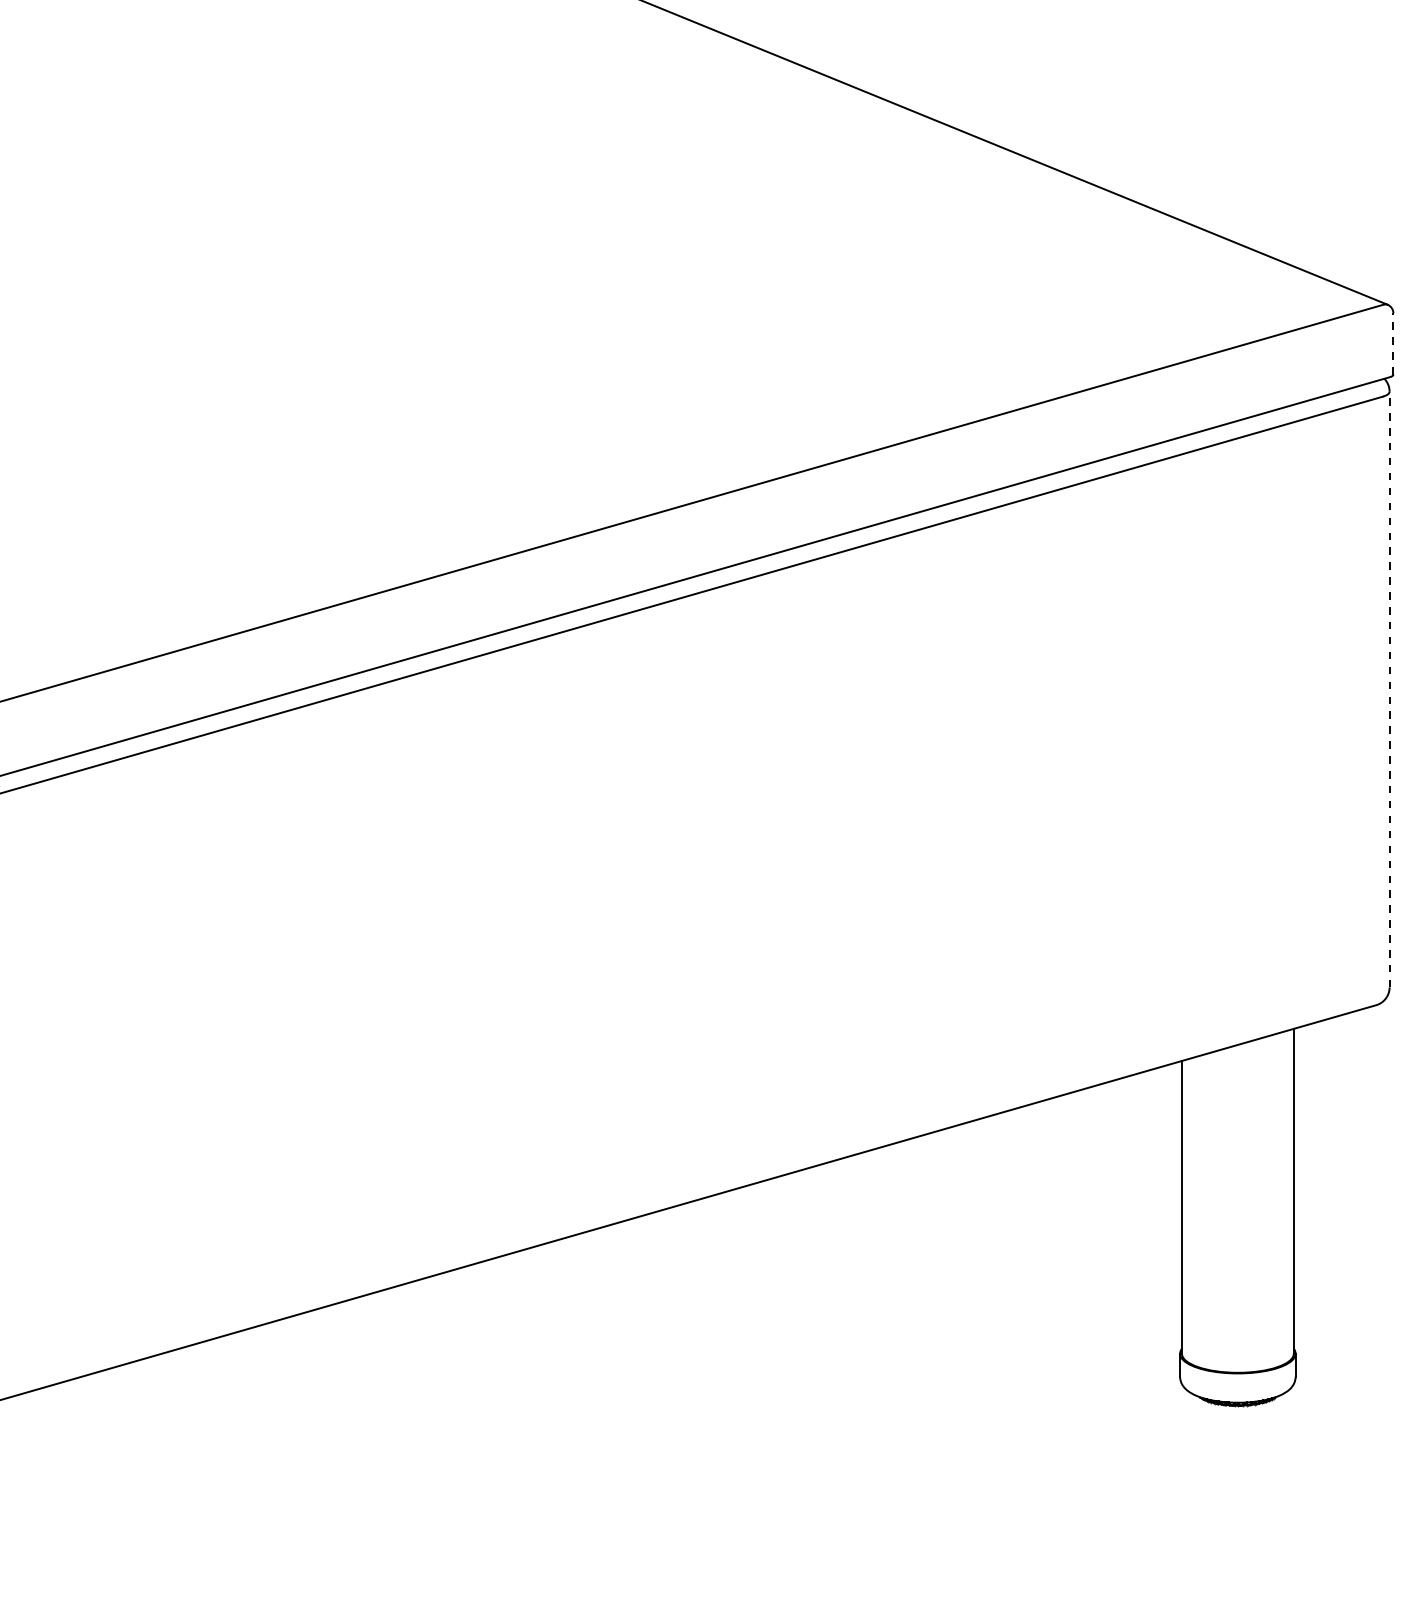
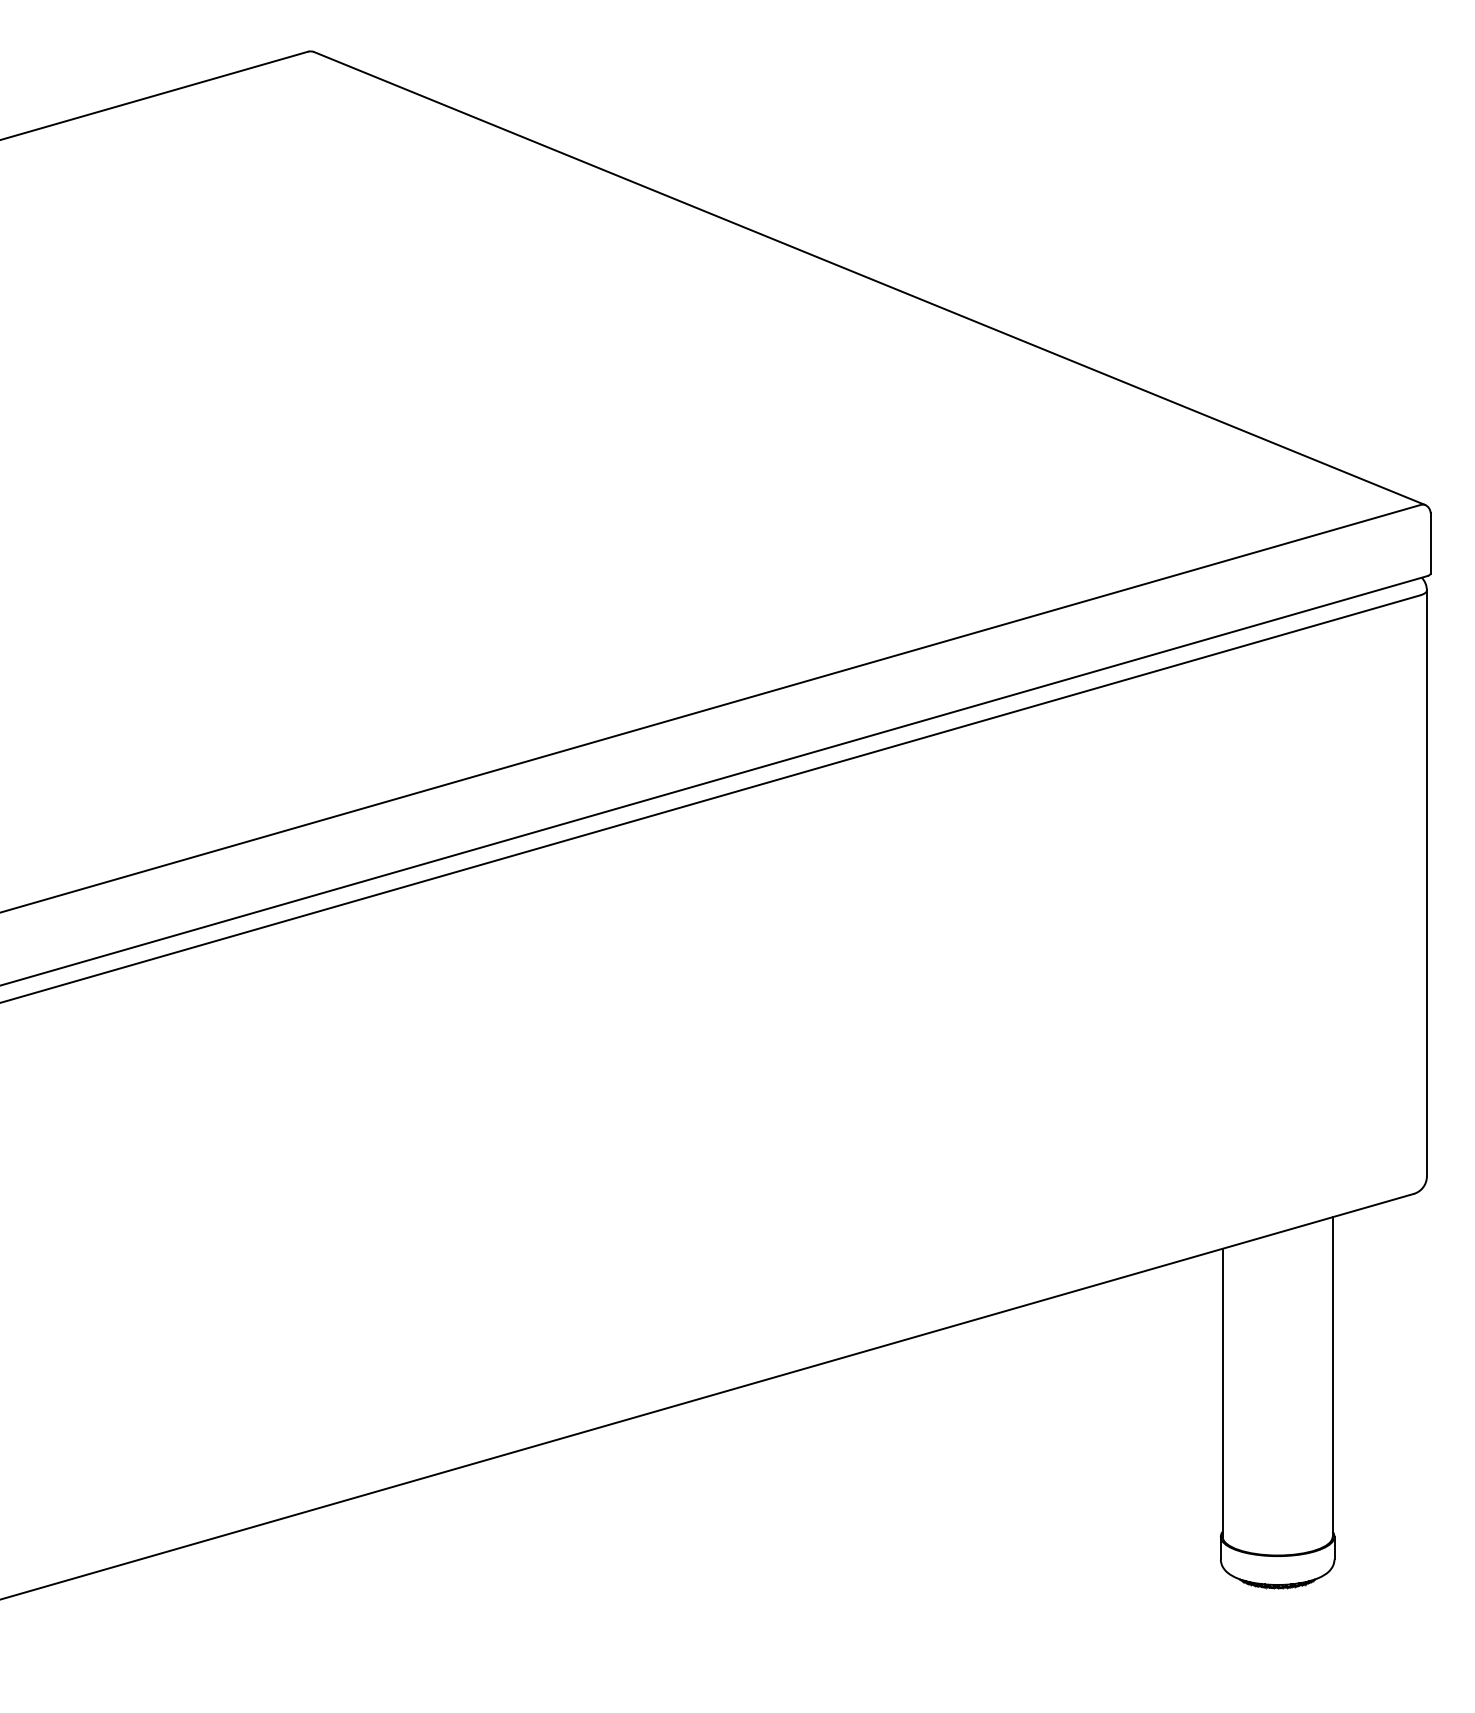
line: (1393, 343) -> (1430, 543), dashed -> solid
line: (1389, 689) -> (1426, 883), dashed -> solid

